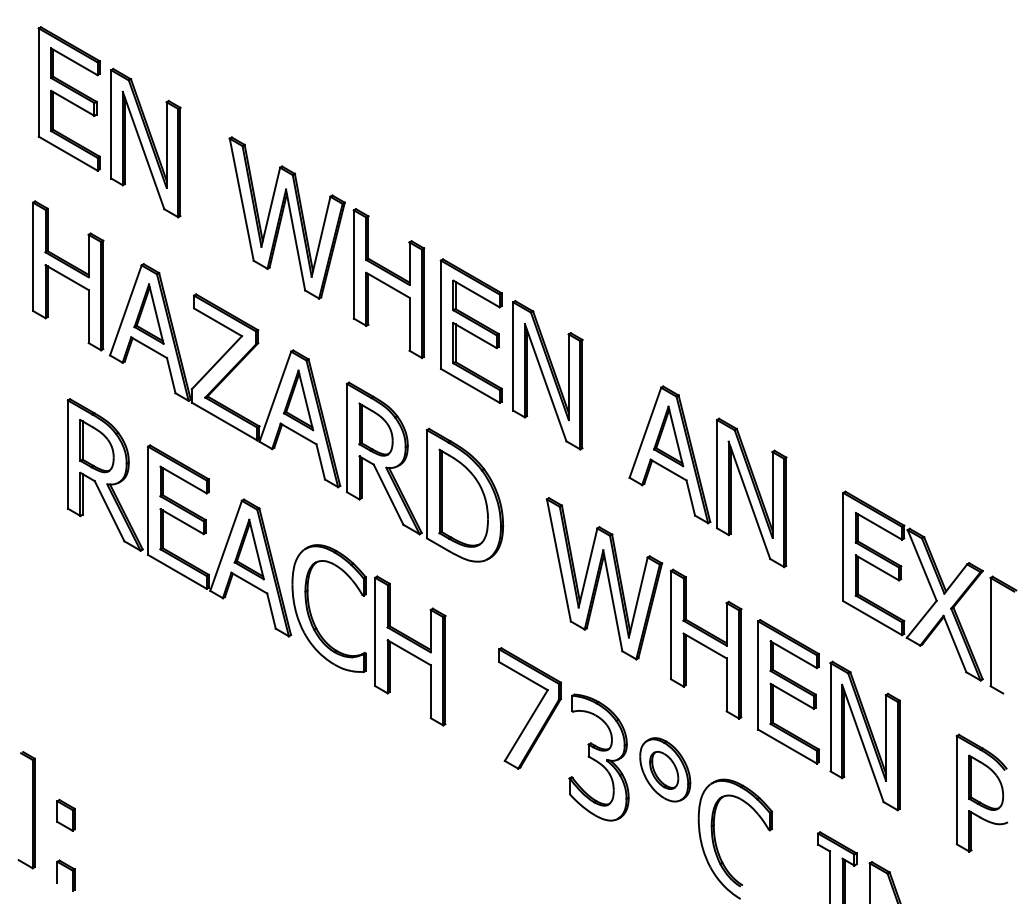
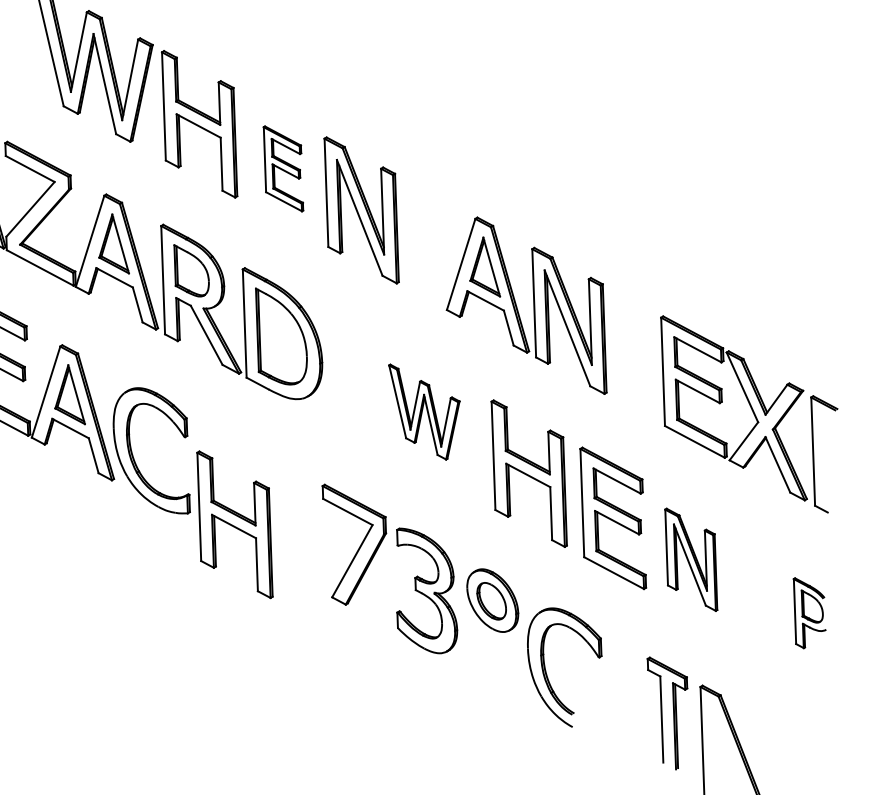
part: (470, 330) -> (282, 168), size x0.6
part: (604, 578) -> (425, 411), size x0.6
part: (410, 650) -> (235, 524), moved
part: (864, 735) -> (690, 559), size x0.7
part: (981, 792) -> (809, 612), size x0.6

